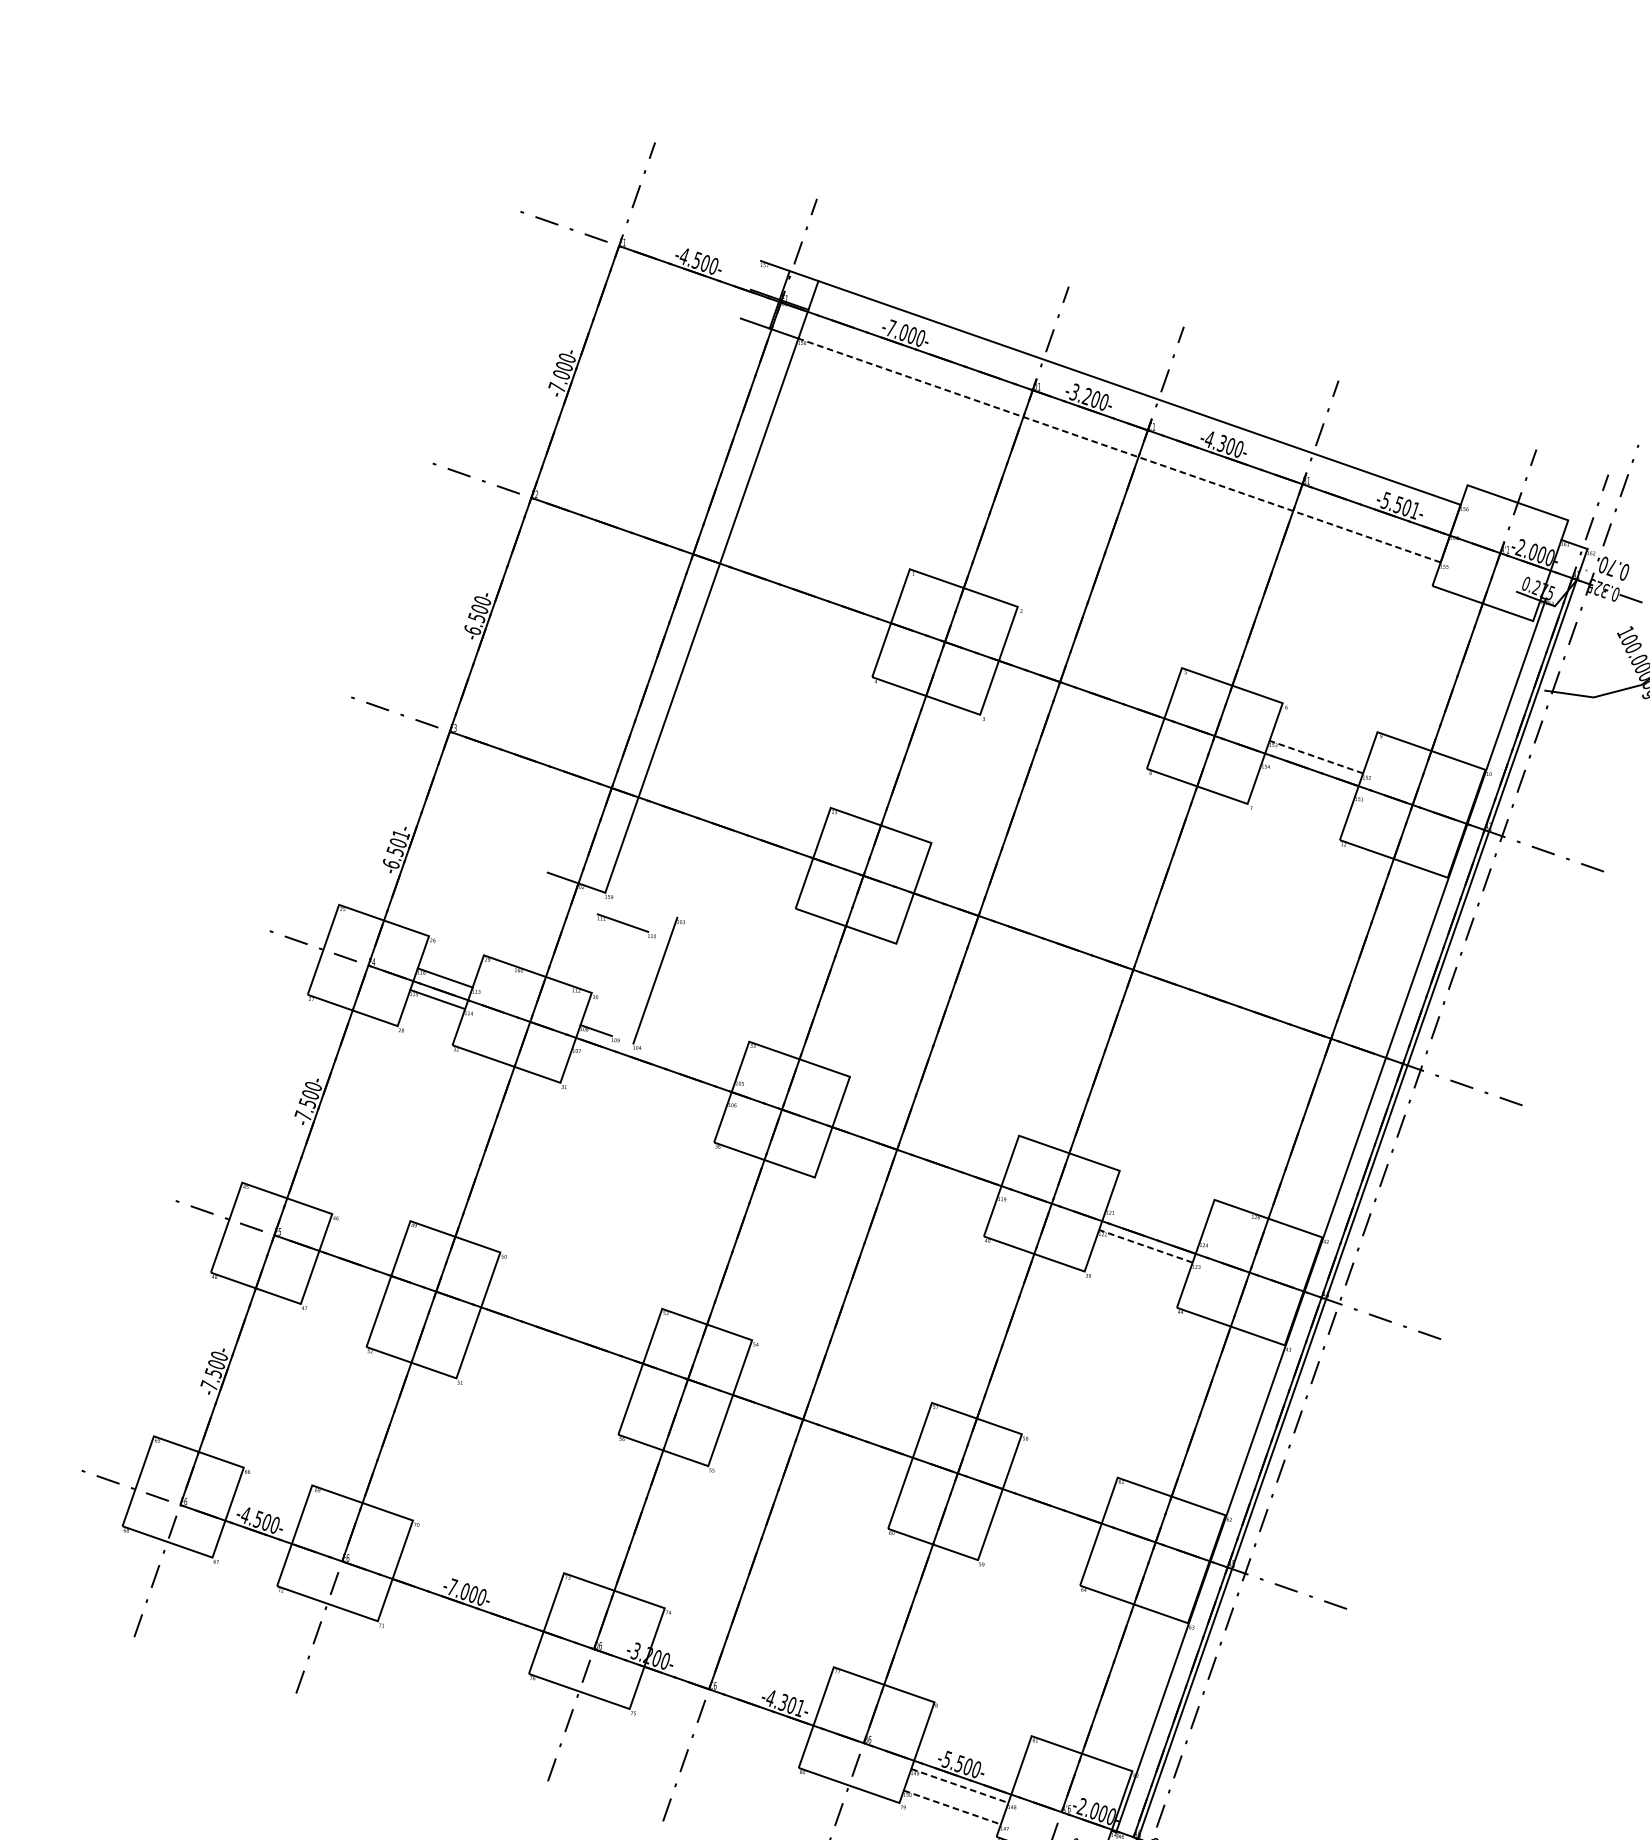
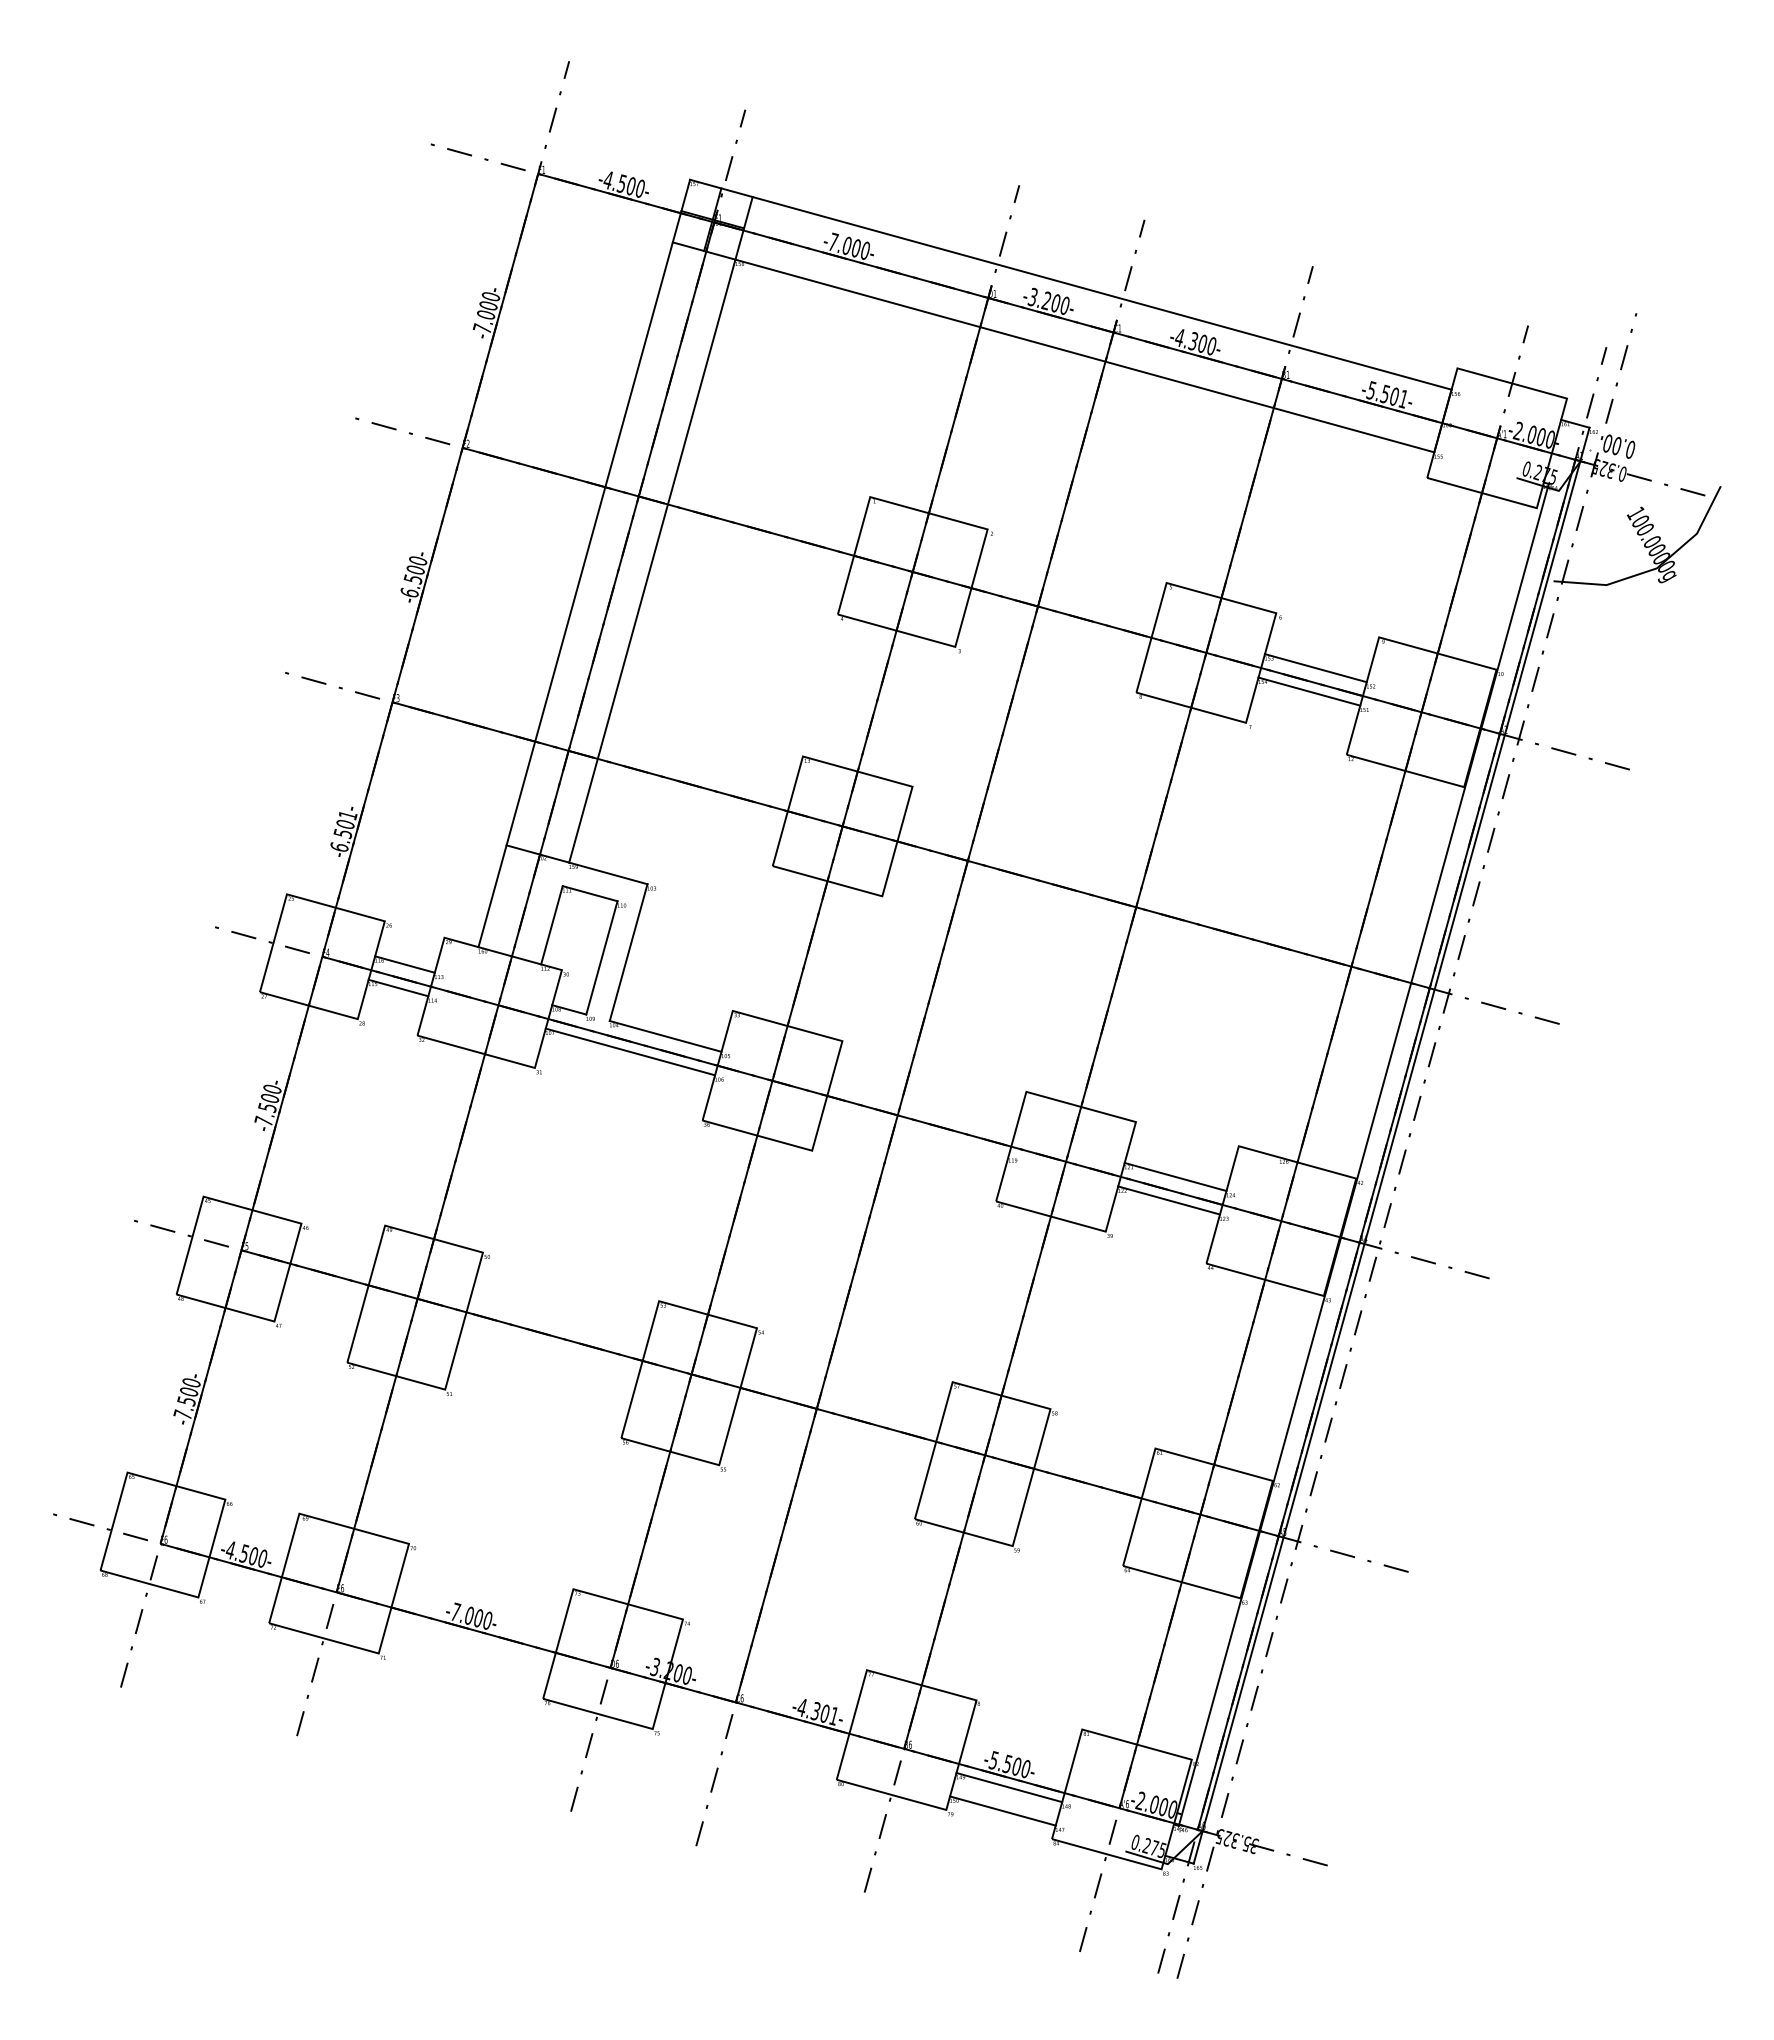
line: (1119, 450) -> (1084, 355), dashed -> solid
text: (1611, 568) -> (1616, 446), 0.70 -> 0.00
line: (638, 613) -> (584, 563), added
line: (1316, 757) -> (1315, 668), dashed -> solid
line: (1308, 778) -> (1309, 691), added
line: (641, 905) -> (608, 873), added
line: (584, 950) -> (551, 925), added
line: (629, 983) -> (601, 957), added
line: (684, 1061) -> (665, 1036), added
line: (650, 1073) -> (630, 1051), added
line: (1153, 1224) -> (1175, 1176), added
line: (1146, 1246) -> (1169, 1200), dashed -> solid
line: (959, 1785) -> (1009, 1787), dashed -> solid
line: (951, 1807) -> (1002, 1811), dashed -> solid

